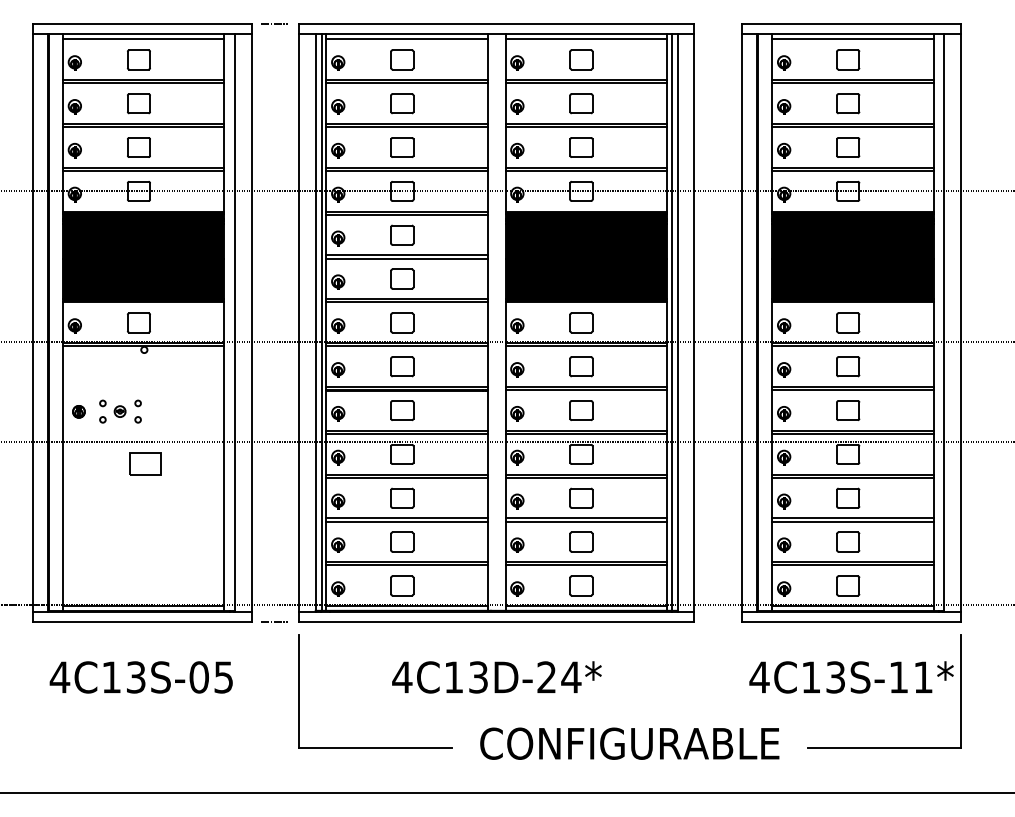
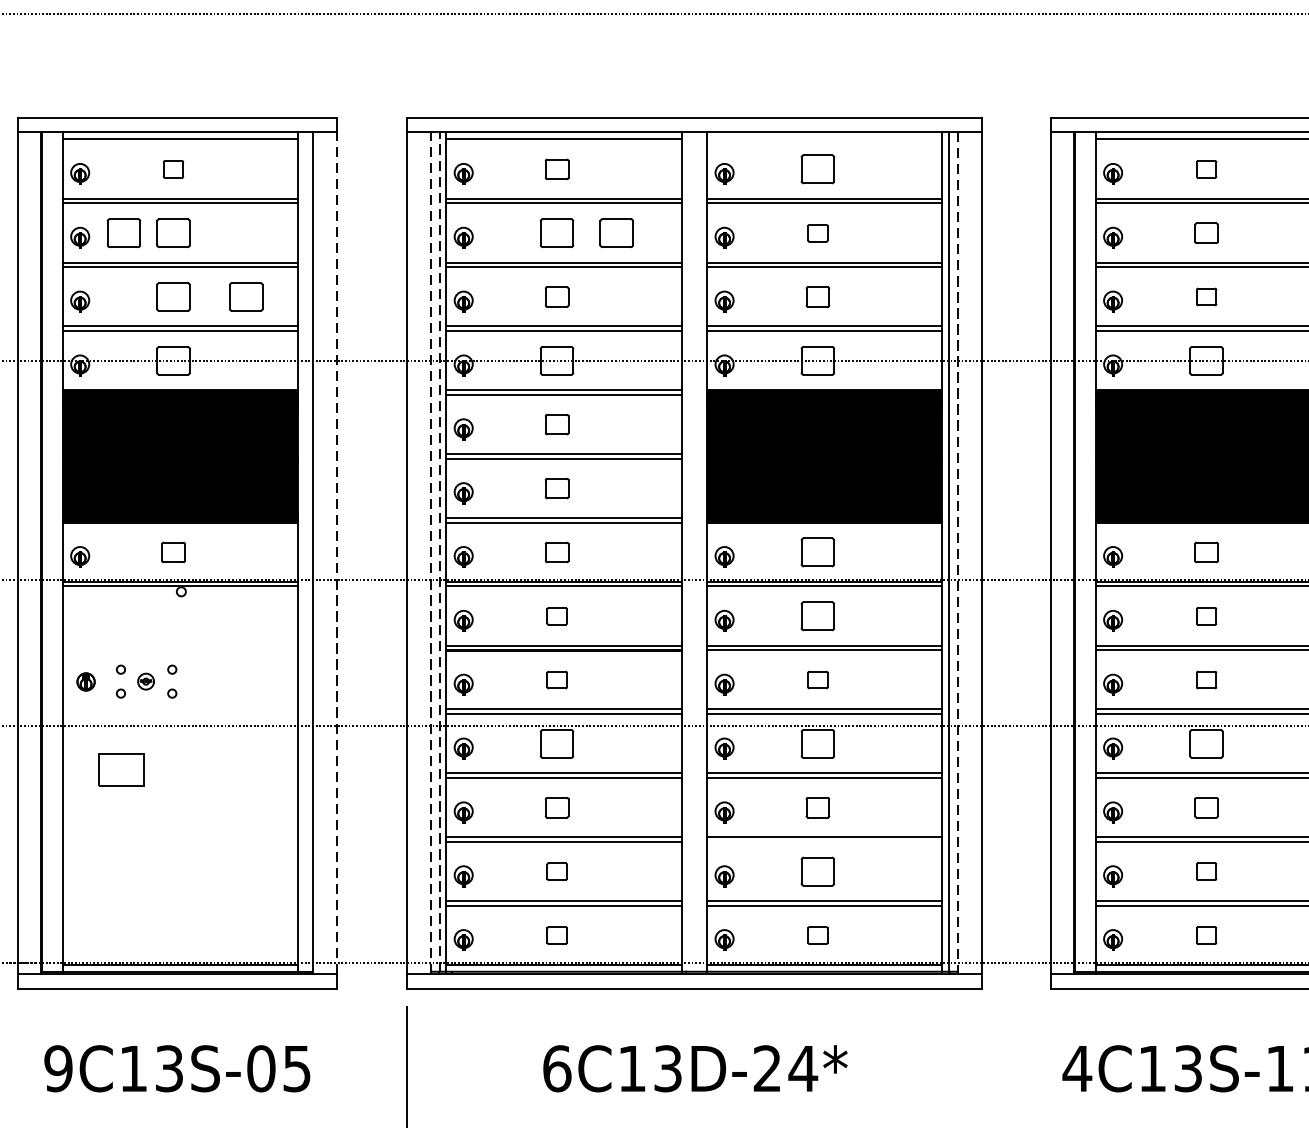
line: (274, 24) -> (370, 117), removed
line: (585, 39) -> (823, 139), removed
part: (138, 59) -> (172, 168), size x0.6
part: (402, 59) -> (557, 168), size x0.7
part: (848, 59) -> (1206, 168), size x0.6
part: (104, 103) -> (123, 232), added
part: (443, 103) -> (617, 232), added
part: (581, 103) -> (818, 232), size x0.6
part: (848, 103) -> (1206, 232), size x0.7
part: (188, 147) -> (245, 296), added
part: (402, 147) -> (557, 296), size x0.7
part: (581, 147) -> (818, 296), size x0.7
part: (848, 147) -> (1206, 296), size x0.6
part: (402, 234) -> (557, 423), size x0.7
part: (402, 278) -> (557, 487), size x0.7
part: (138, 322) -> (172, 551), size x0.7
line: (251, 322) -> (337, 551), solid -> dashed
line: (315, 322) -> (430, 551), solid -> dashed
line: (321, 322) -> (439, 551), solid -> dashed
part: (402, 322) -> (557, 551), size x0.7
part: (848, 322) -> (1206, 551), size x0.7
line: (677, 323) -> (957, 553), solid -> dashed
part: (402, 366) -> (557, 615), size x0.6
part: (848, 366) -> (1206, 615), size x0.6
part: (402, 410) -> (557, 679), size x0.6
part: (581, 410) -> (818, 679), size x0.6
part: (848, 410) -> (1206, 679), size x0.6
part: (145, 463) -> (121, 768), moved
part: (402, 497) -> (557, 806), size x0.7
part: (581, 497) -> (818, 806), size x0.7
part: (848, 497) -> (1206, 806), size x0.7
line: (585, 521) -> (823, 841), removed
part: (402, 541) -> (557, 870), size x0.6
part: (848, 541) -> (1206, 870), size x0.6
part: (402, 585) -> (557, 934), size x0.6
part: (581, 585) -> (818, 934), size x0.6
part: (848, 585) -> (1206, 934), size x0.6
line: (274, 622) -> (370, 988), removed
text: (59, 677) -> (57, 1068), 4C13S-05 -> 9C13S-05
text: (402, 677) -> (557, 1068), 4C13D-24* -> 6C13D-24*

